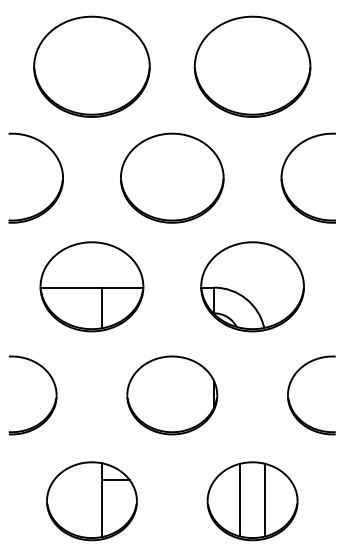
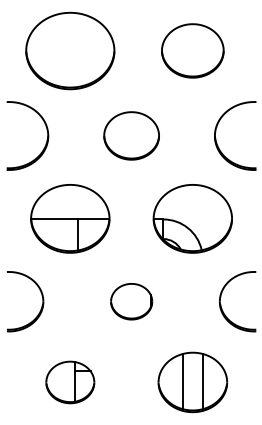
part: (252, 66) -> (192, 50), size x0.7
part: (172, 177) -> (131, 135), size x0.7
part: (172, 395) -> (131, 301), size x0.6
part: (91, 501) -> (69, 382), size x0.7

